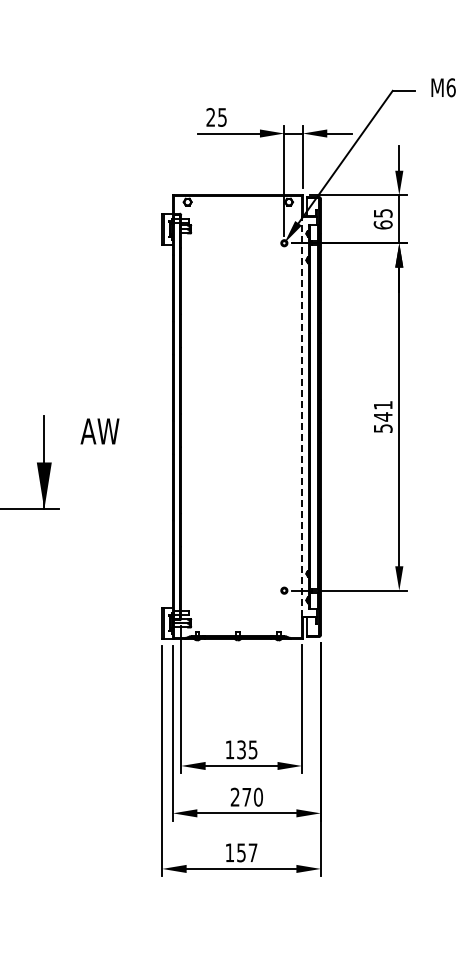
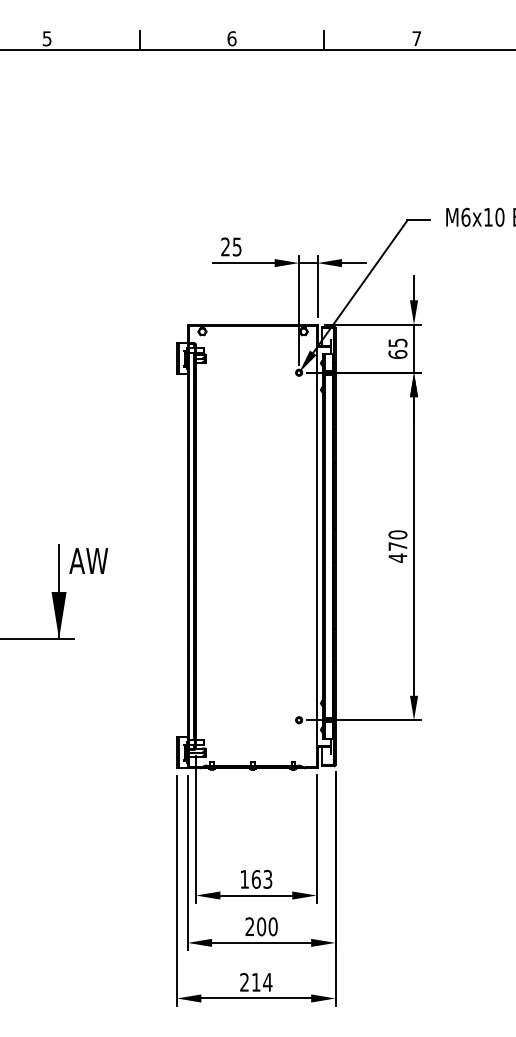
line: (301, 416) -> (316, 546), dashed -> solid
text: (382, 416) -> (397, 546), 541 -> 470
text: (99, 430) -> (88, 560), moved
text: (246, 748) -> (261, 878), 135 -> 163
text: (246, 796) -> (261, 926), 270 -> 200
text: (241, 851) -> (256, 981), 157 -> 214

